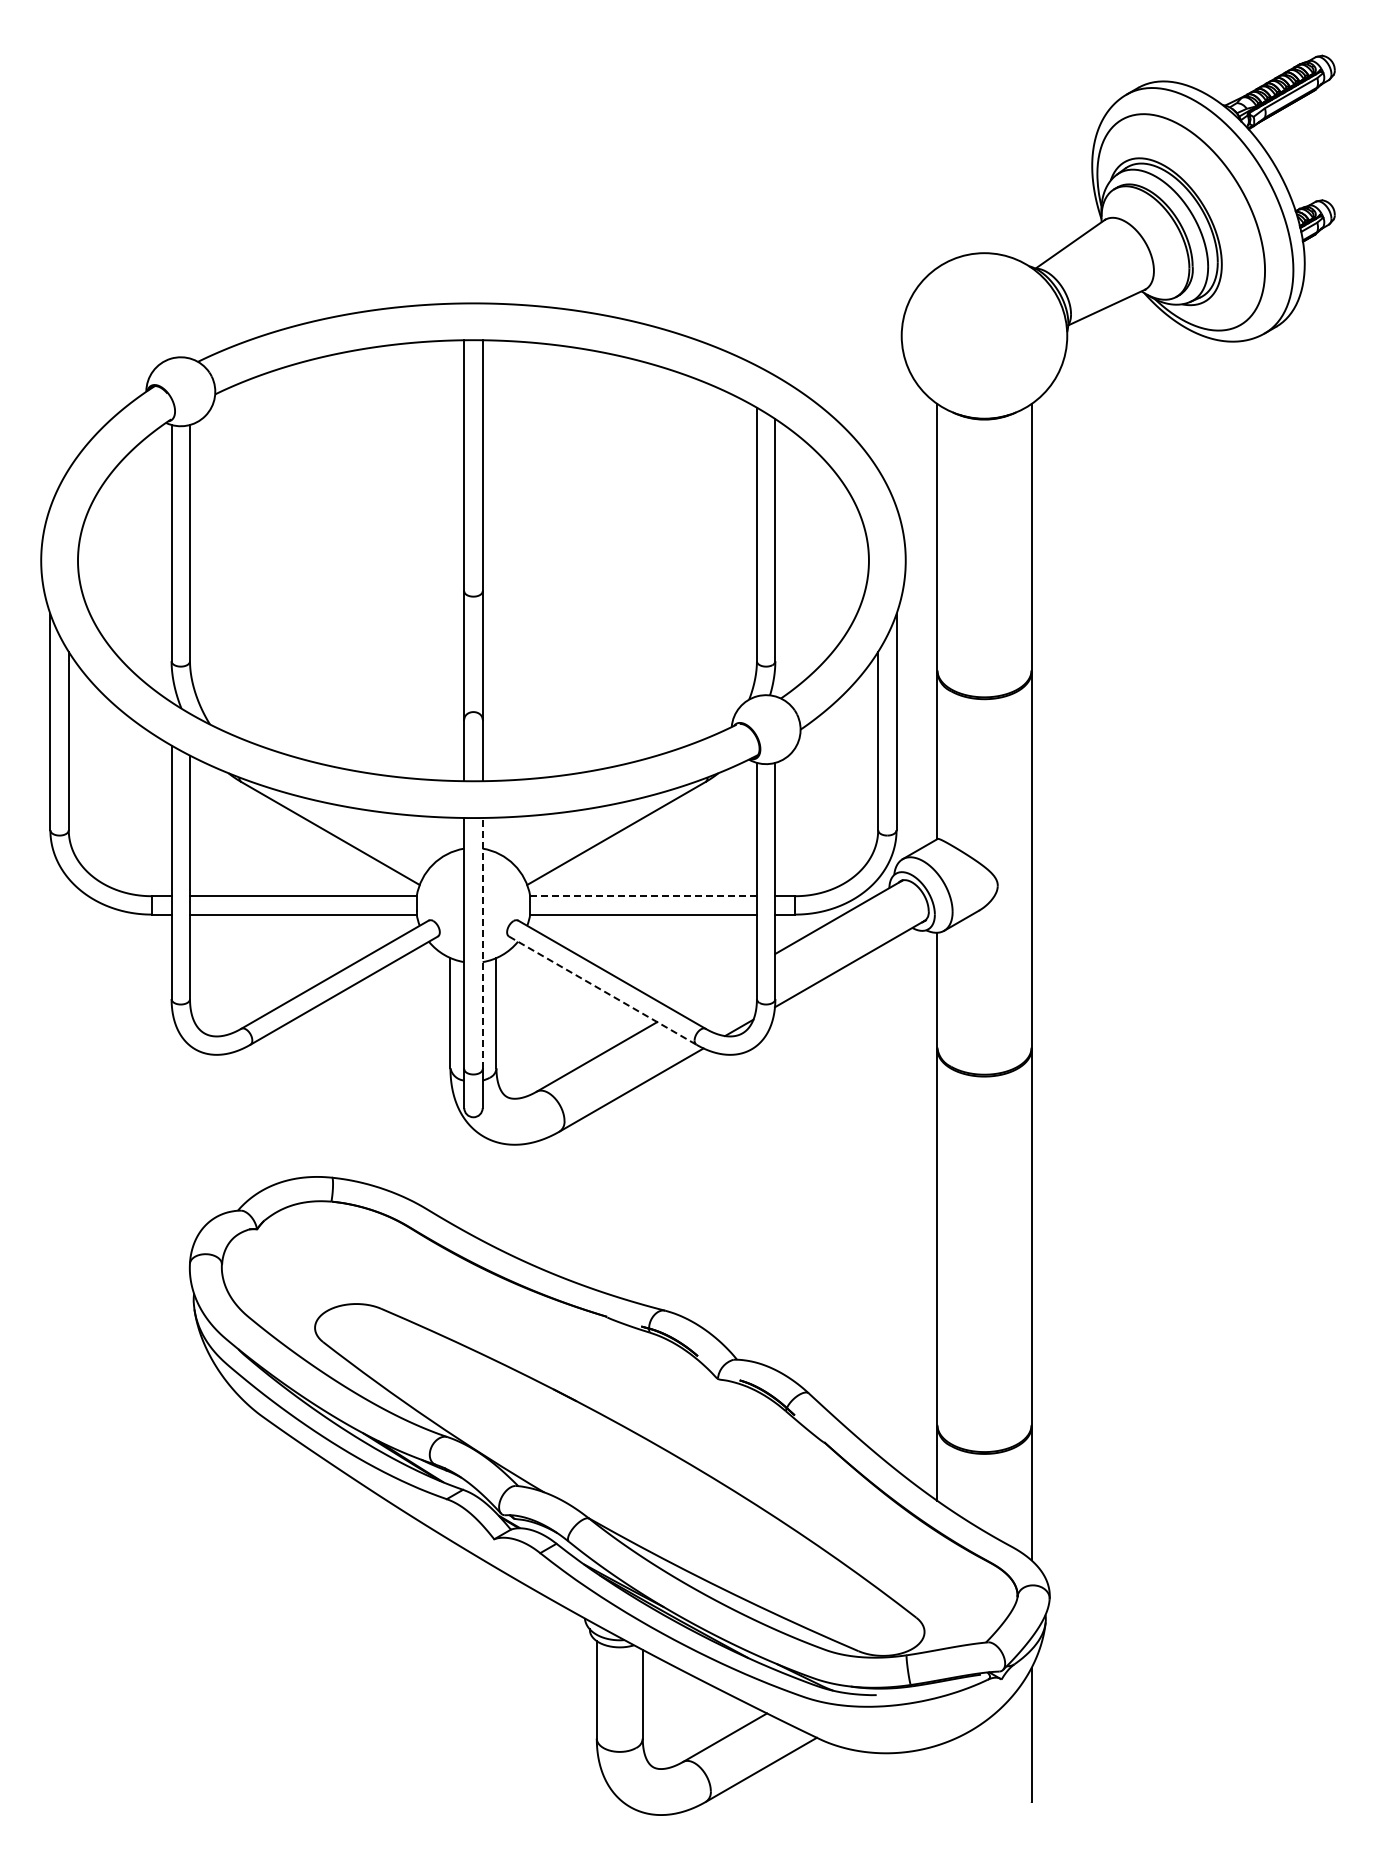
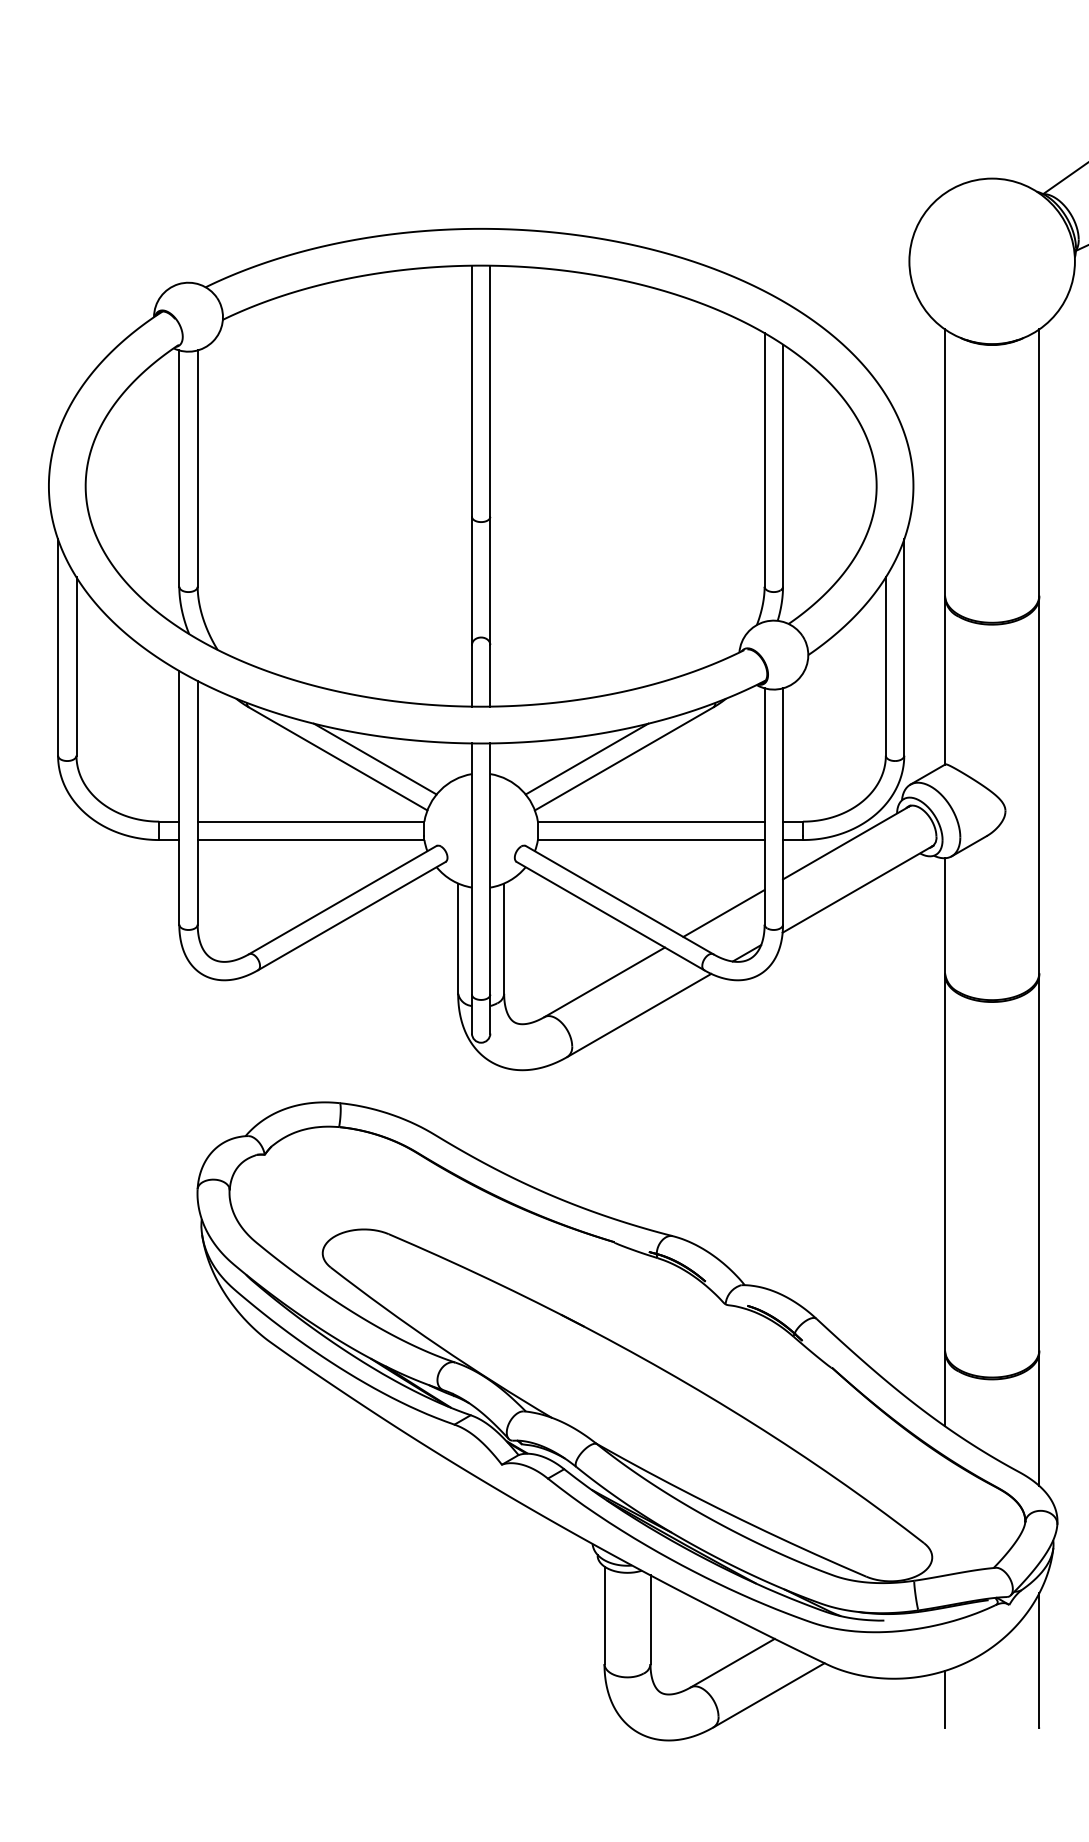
line: (367, 833) -> (375, 758), added
line: (579, 833) -> (587, 758), added
line: (643, 896) -> (651, 821), dashed -> solid
line: (482, 943) -> (490, 868), dashed -> solid
line: (715, 987) -> (723, 912), added
line: (603, 990) -> (611, 915), dashed -> solid
line: (937, 1773) -> (945, 1698), added

